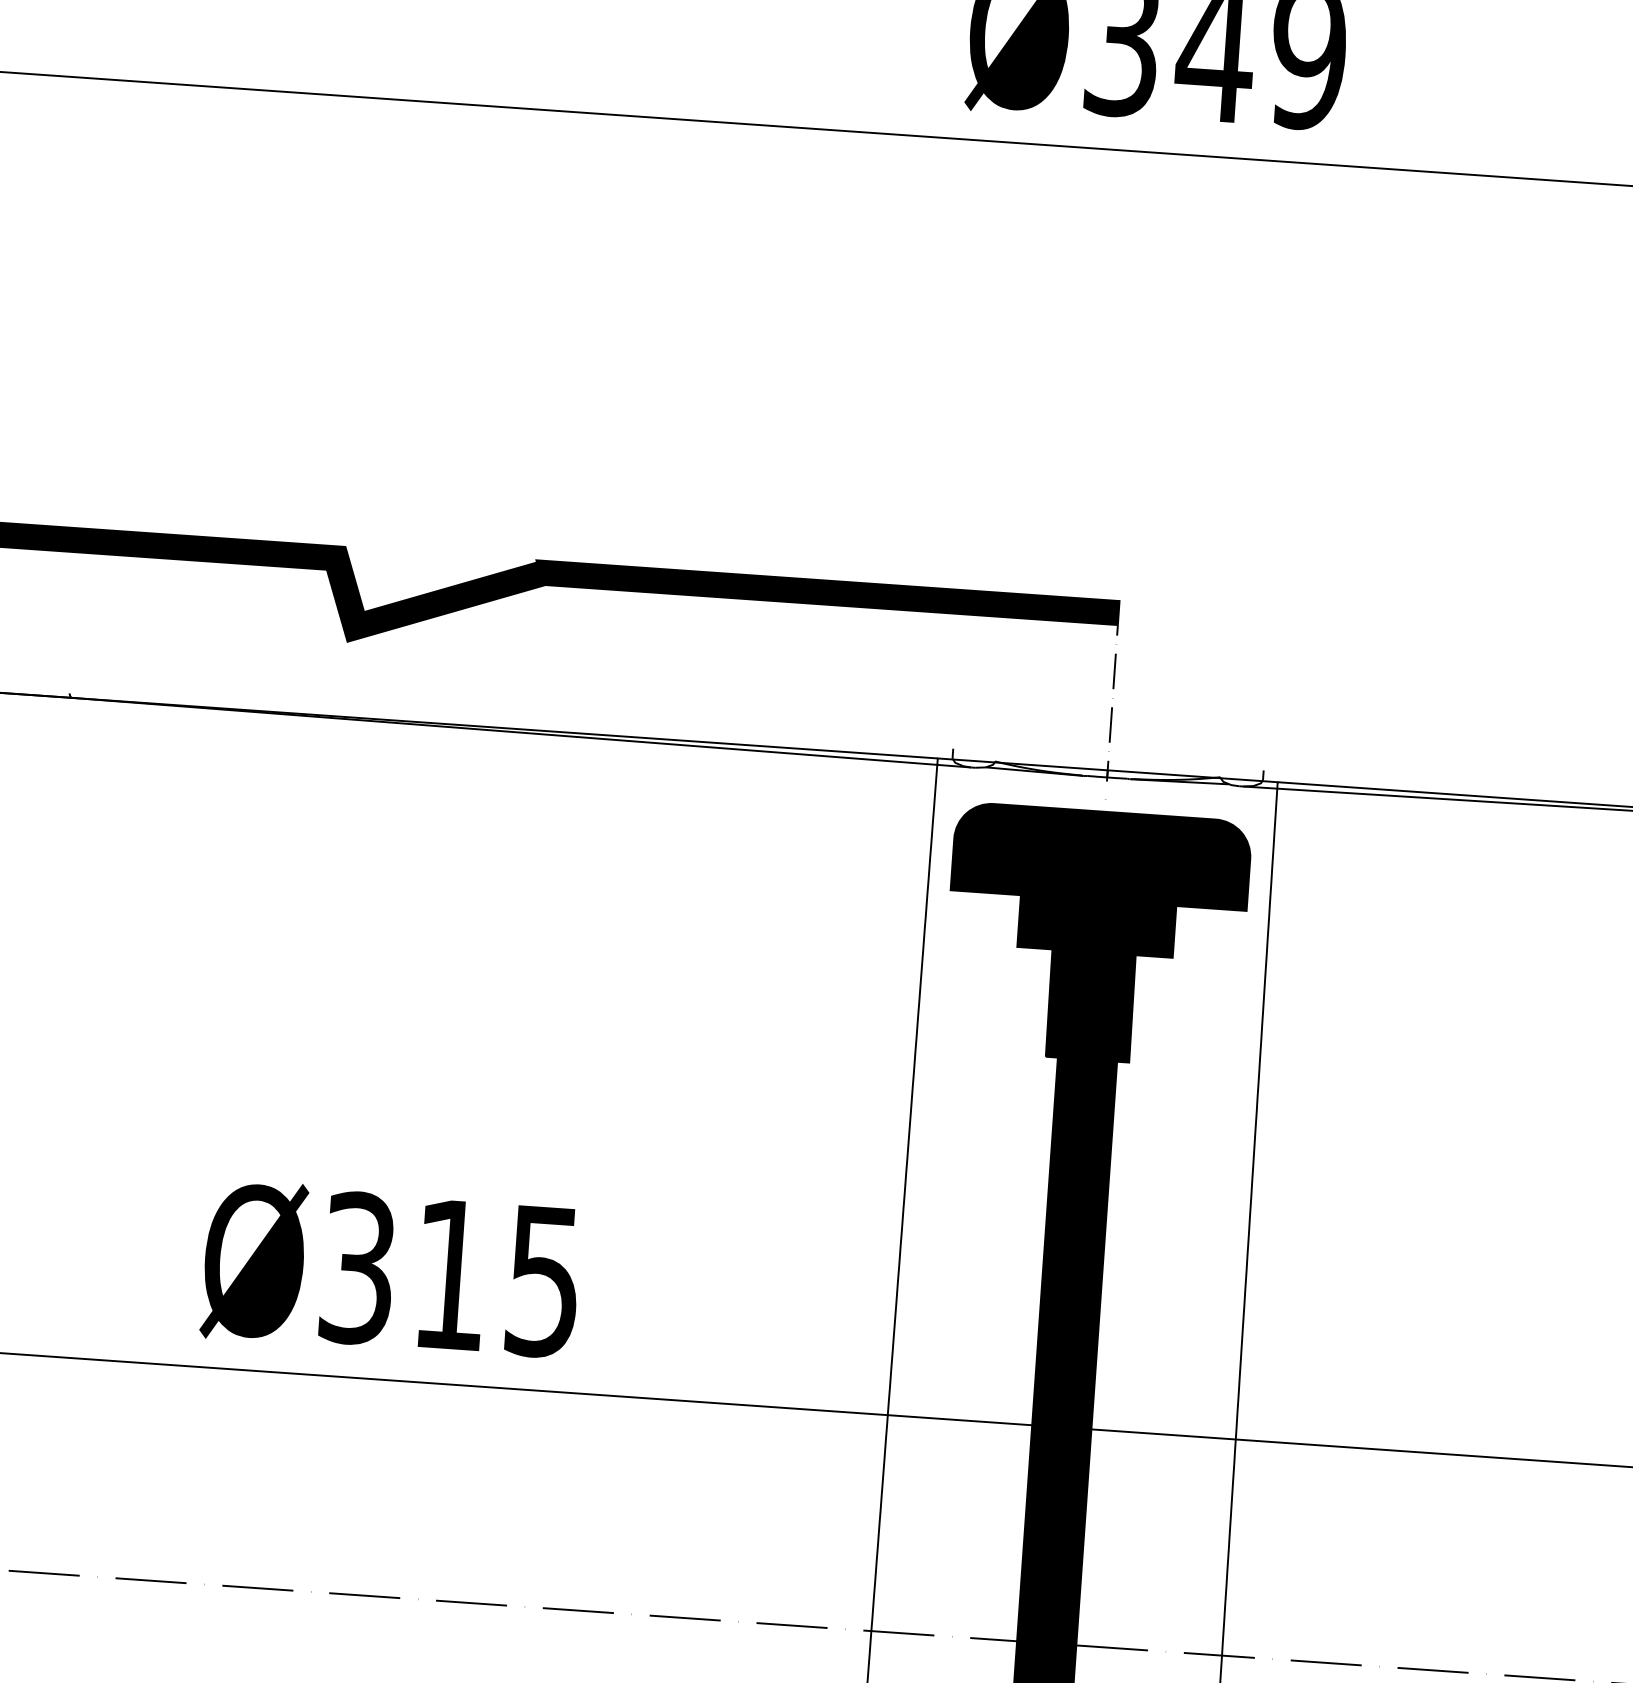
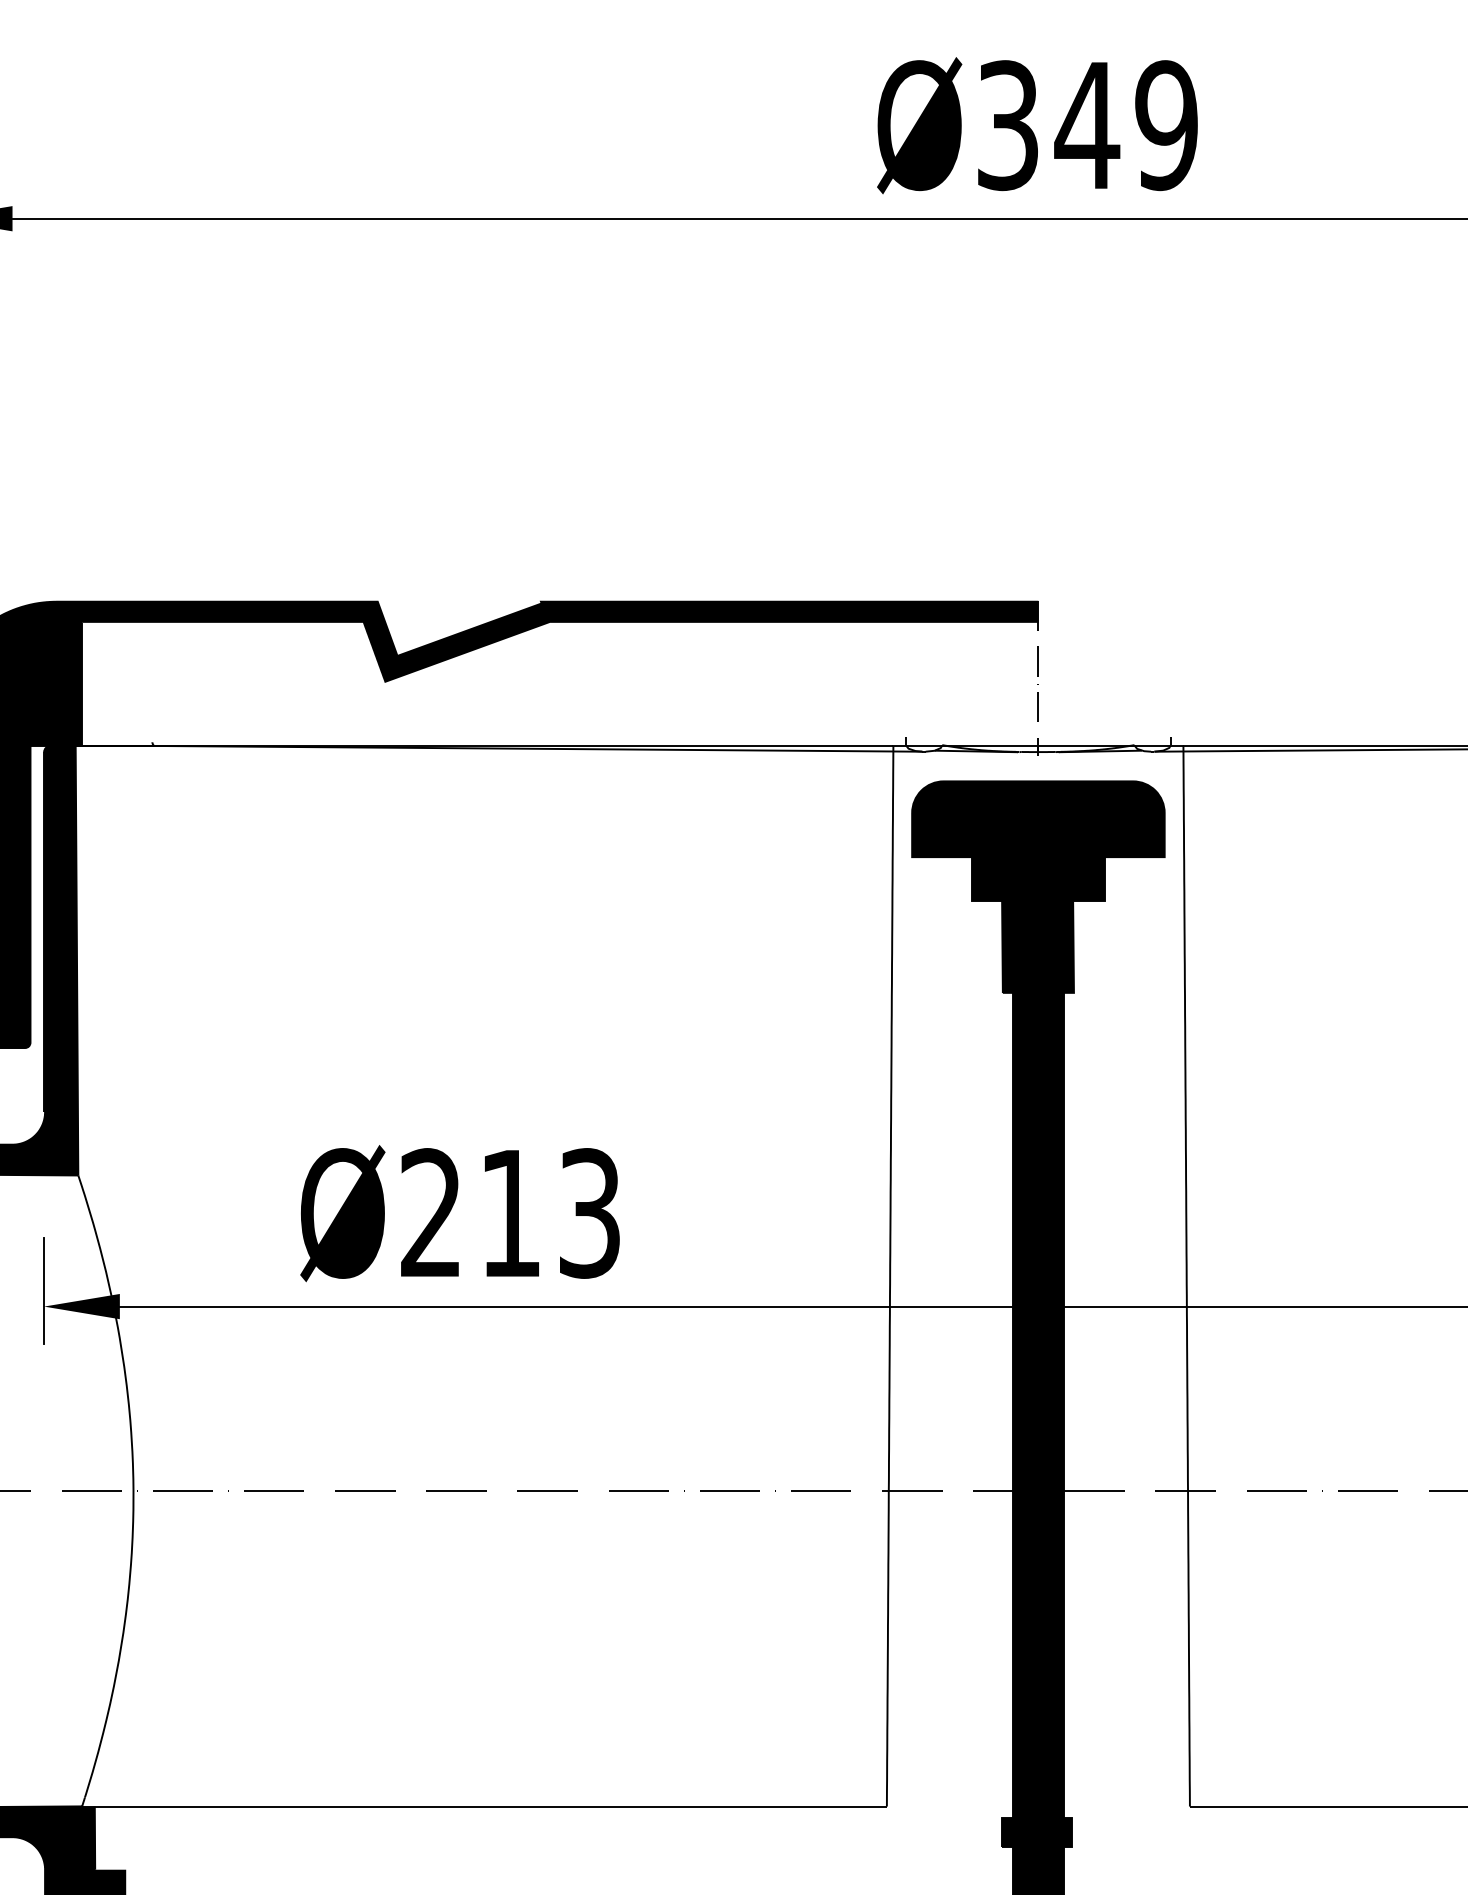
text: (450, 1274) -> (510, 1213), Ø315 -> Ø213

